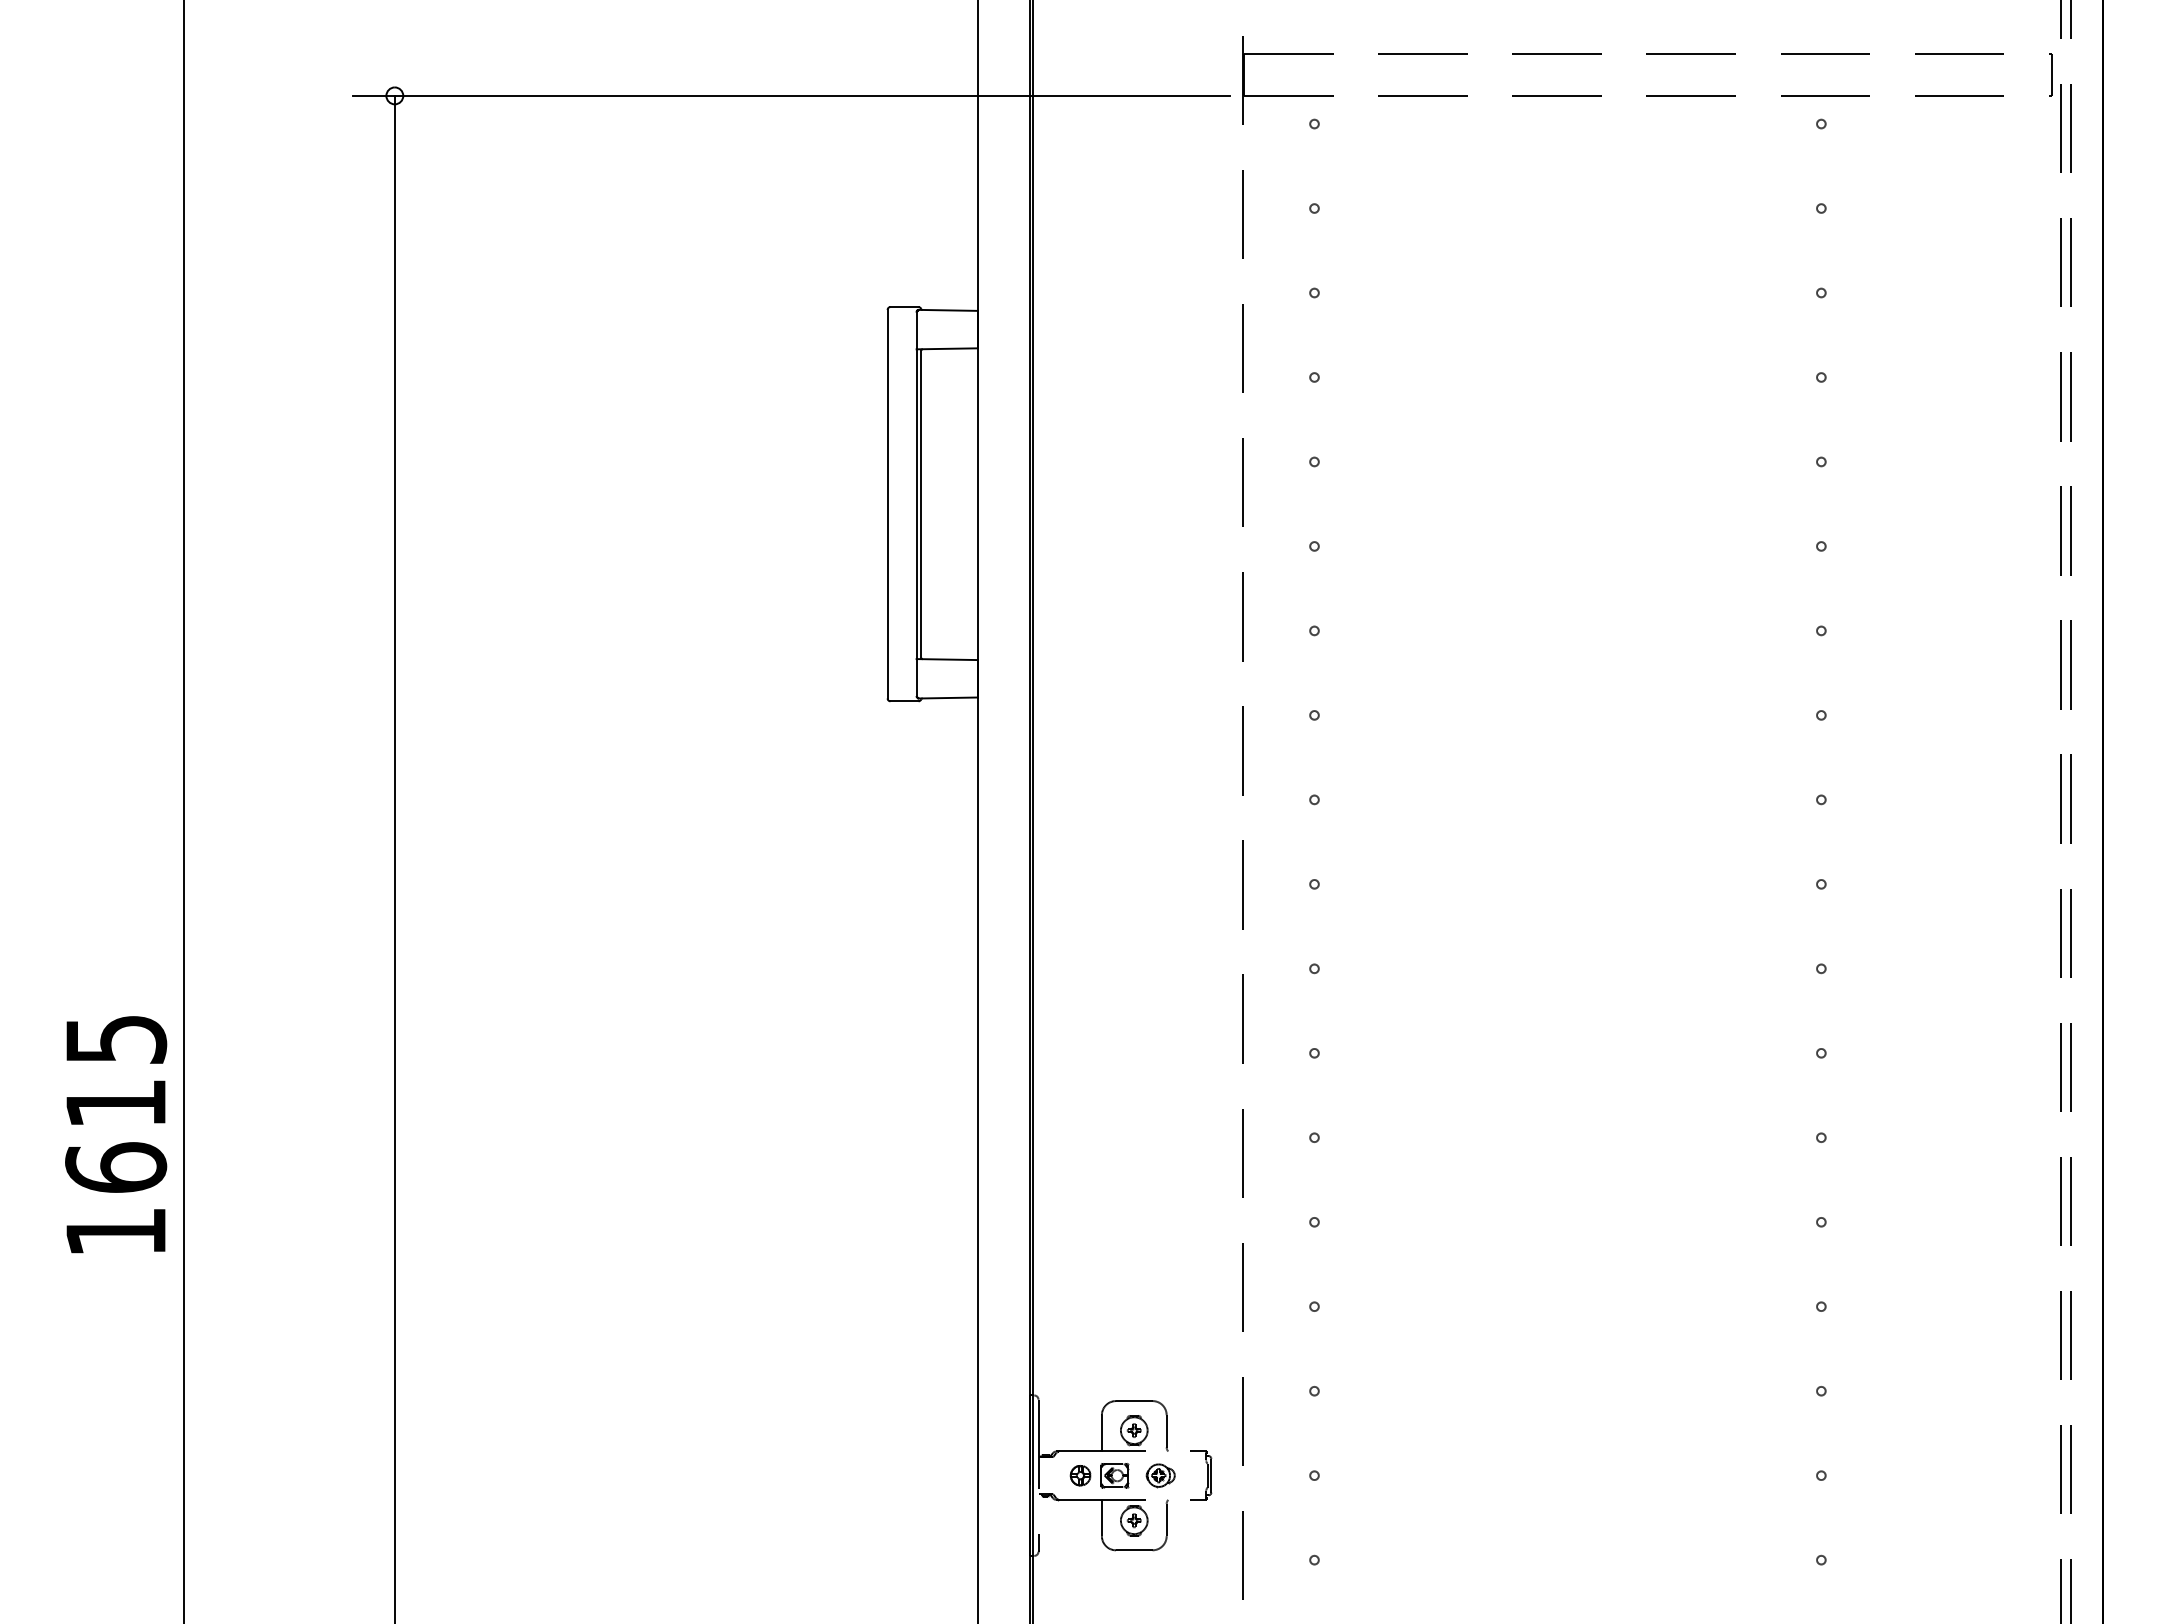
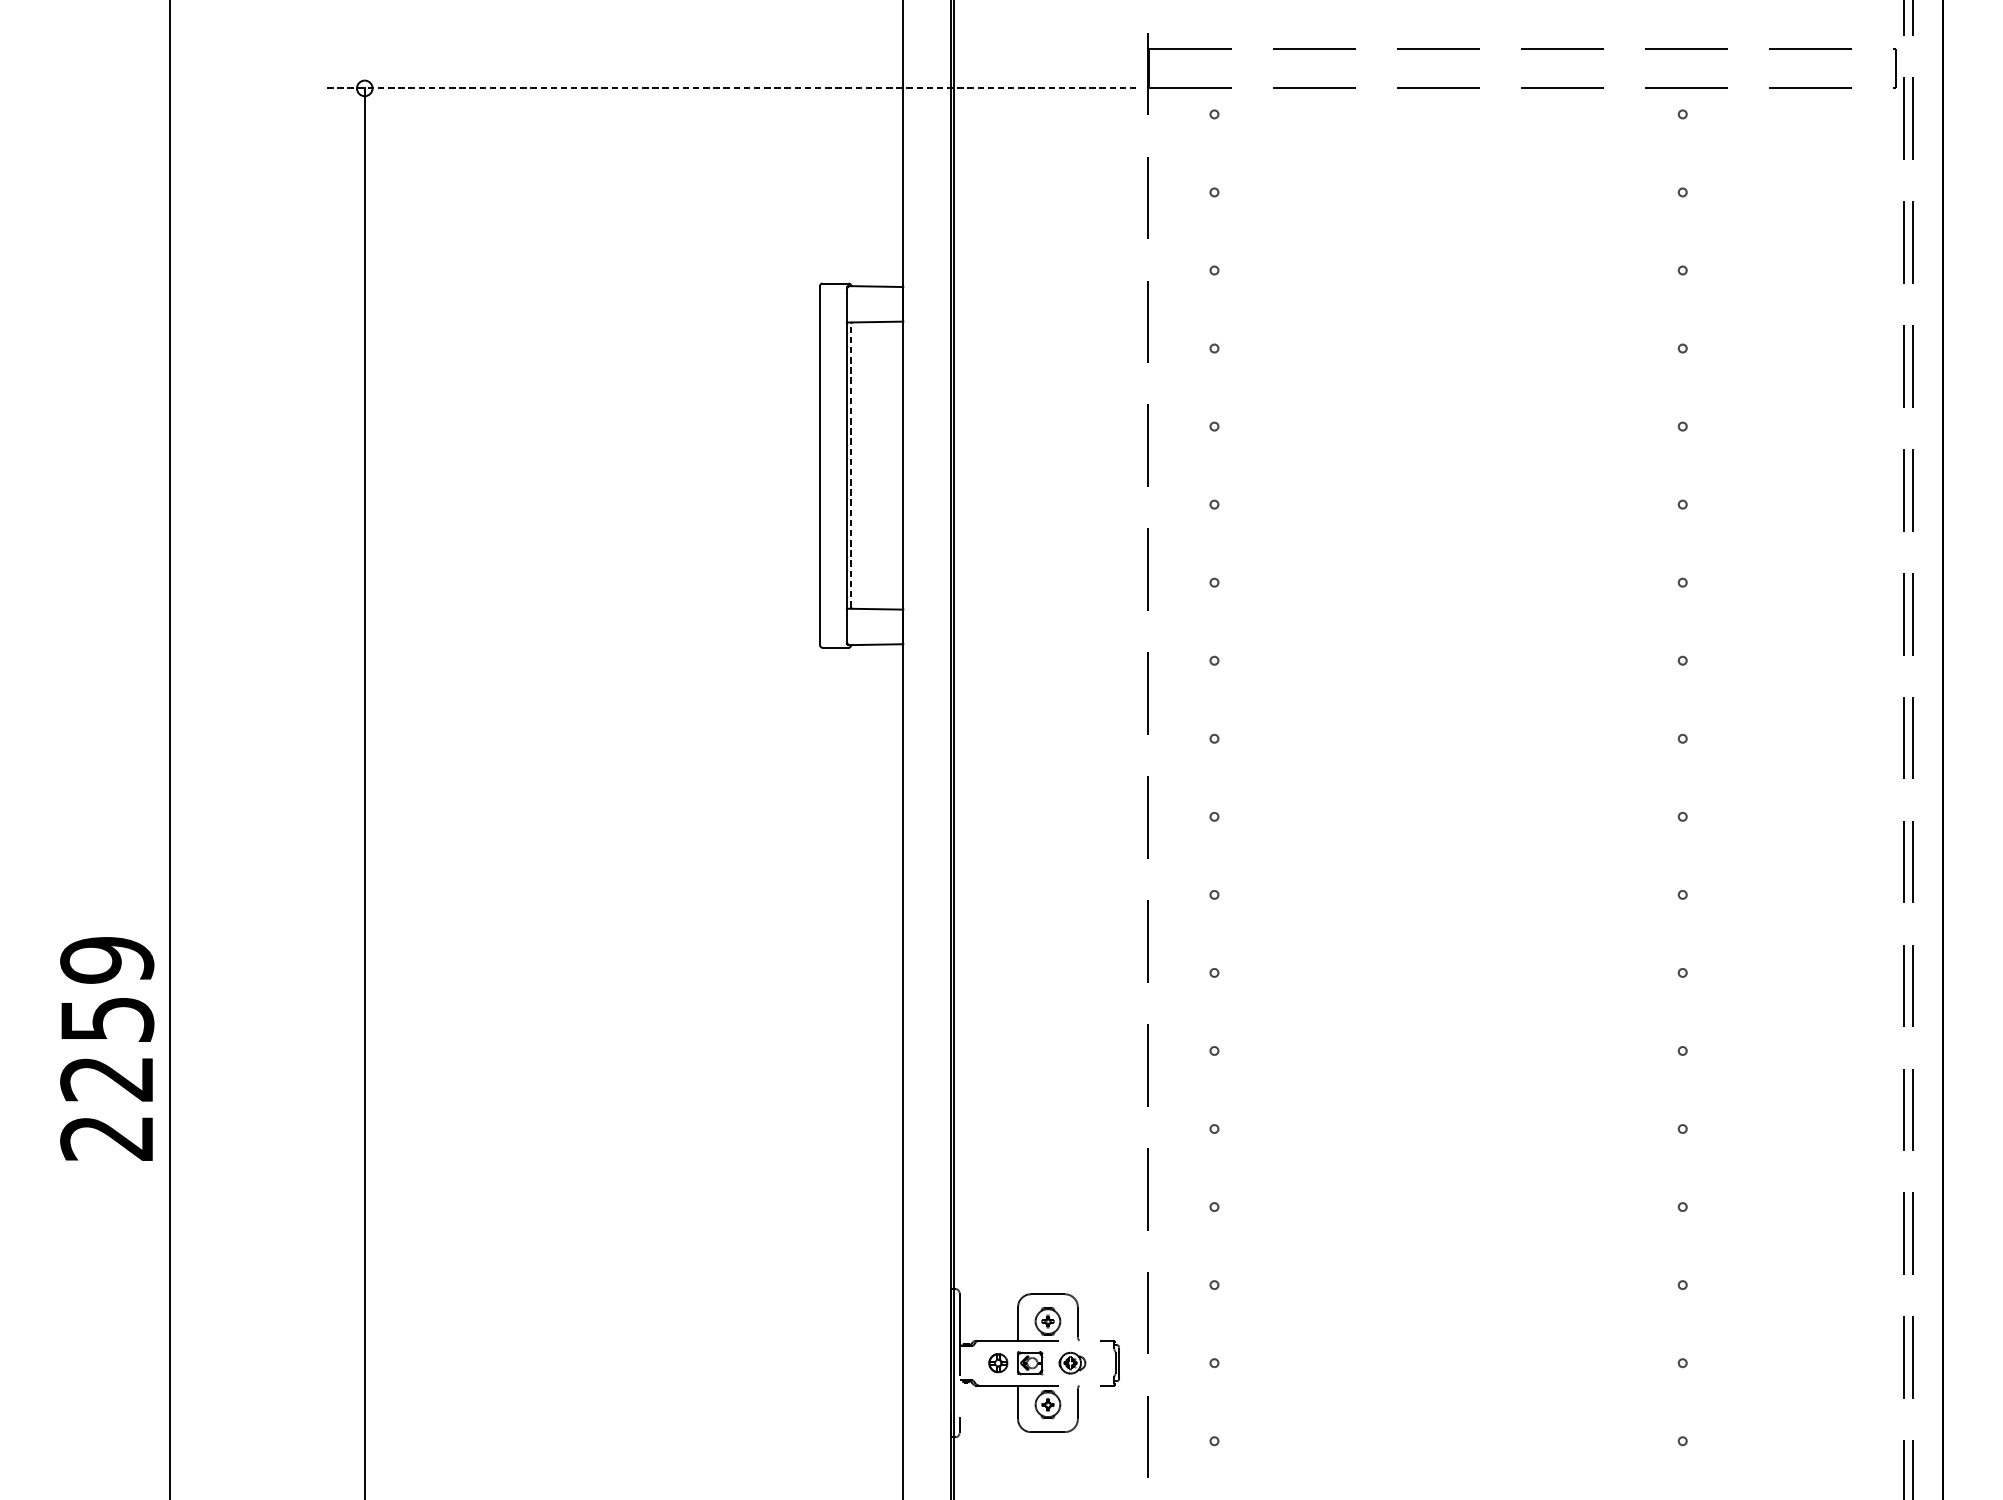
line: (791, 95) -> (731, 88), solid -> dashed
line: (921, 504) -> (851, 465), solid -> dashed
text: (116, 1135) -> (107, 1048), 1615 -> 2259

